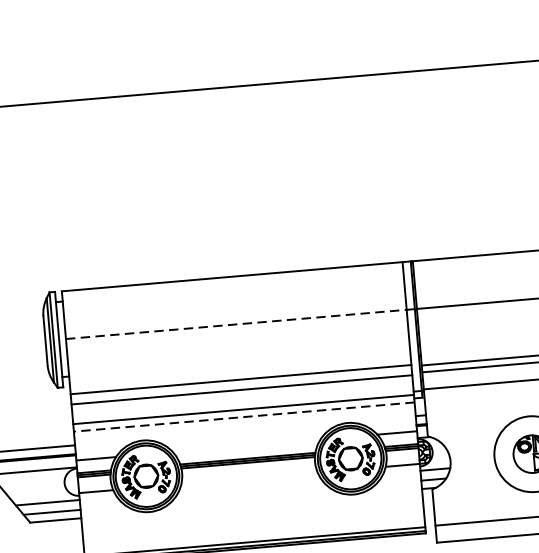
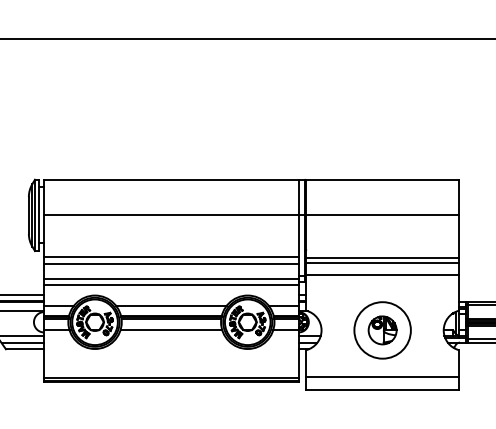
line: (240, 324) -> (174, 215), dashed -> solid
line: (243, 417) -> (170, 284), dashed -> solid
line: (246, 446) -> (171, 306), added
line: (249, 478) -> (171, 330), added

